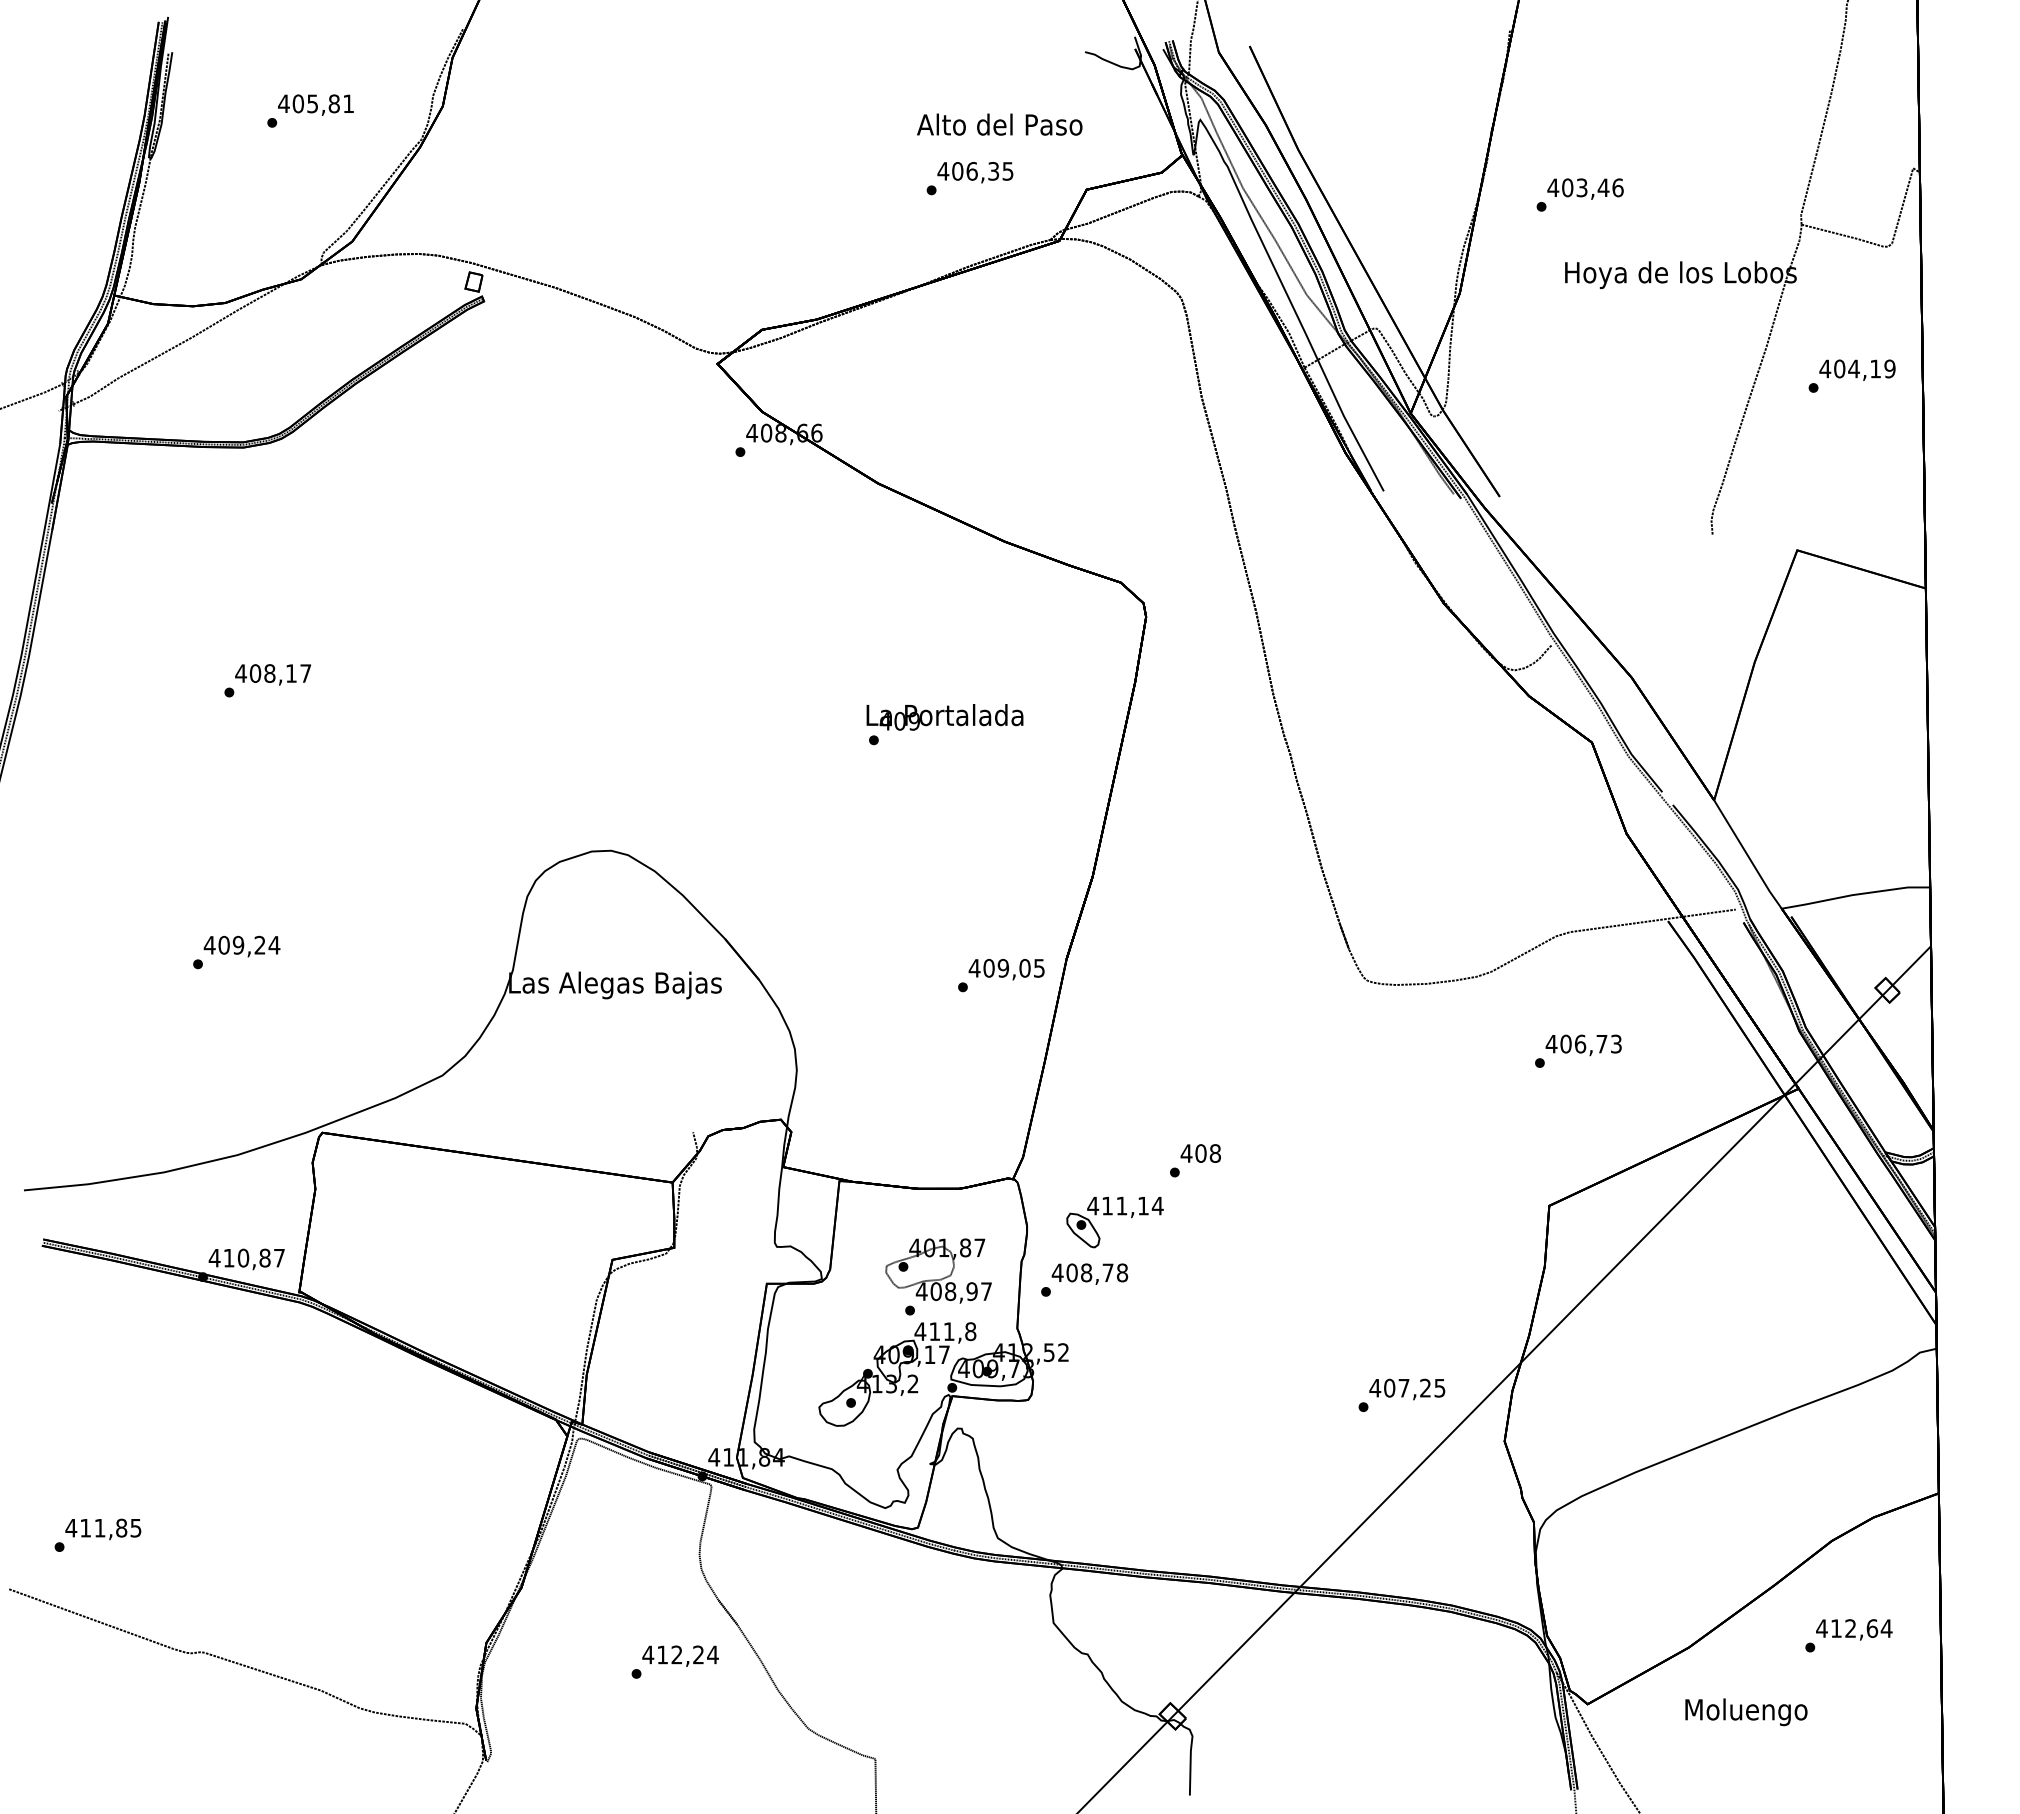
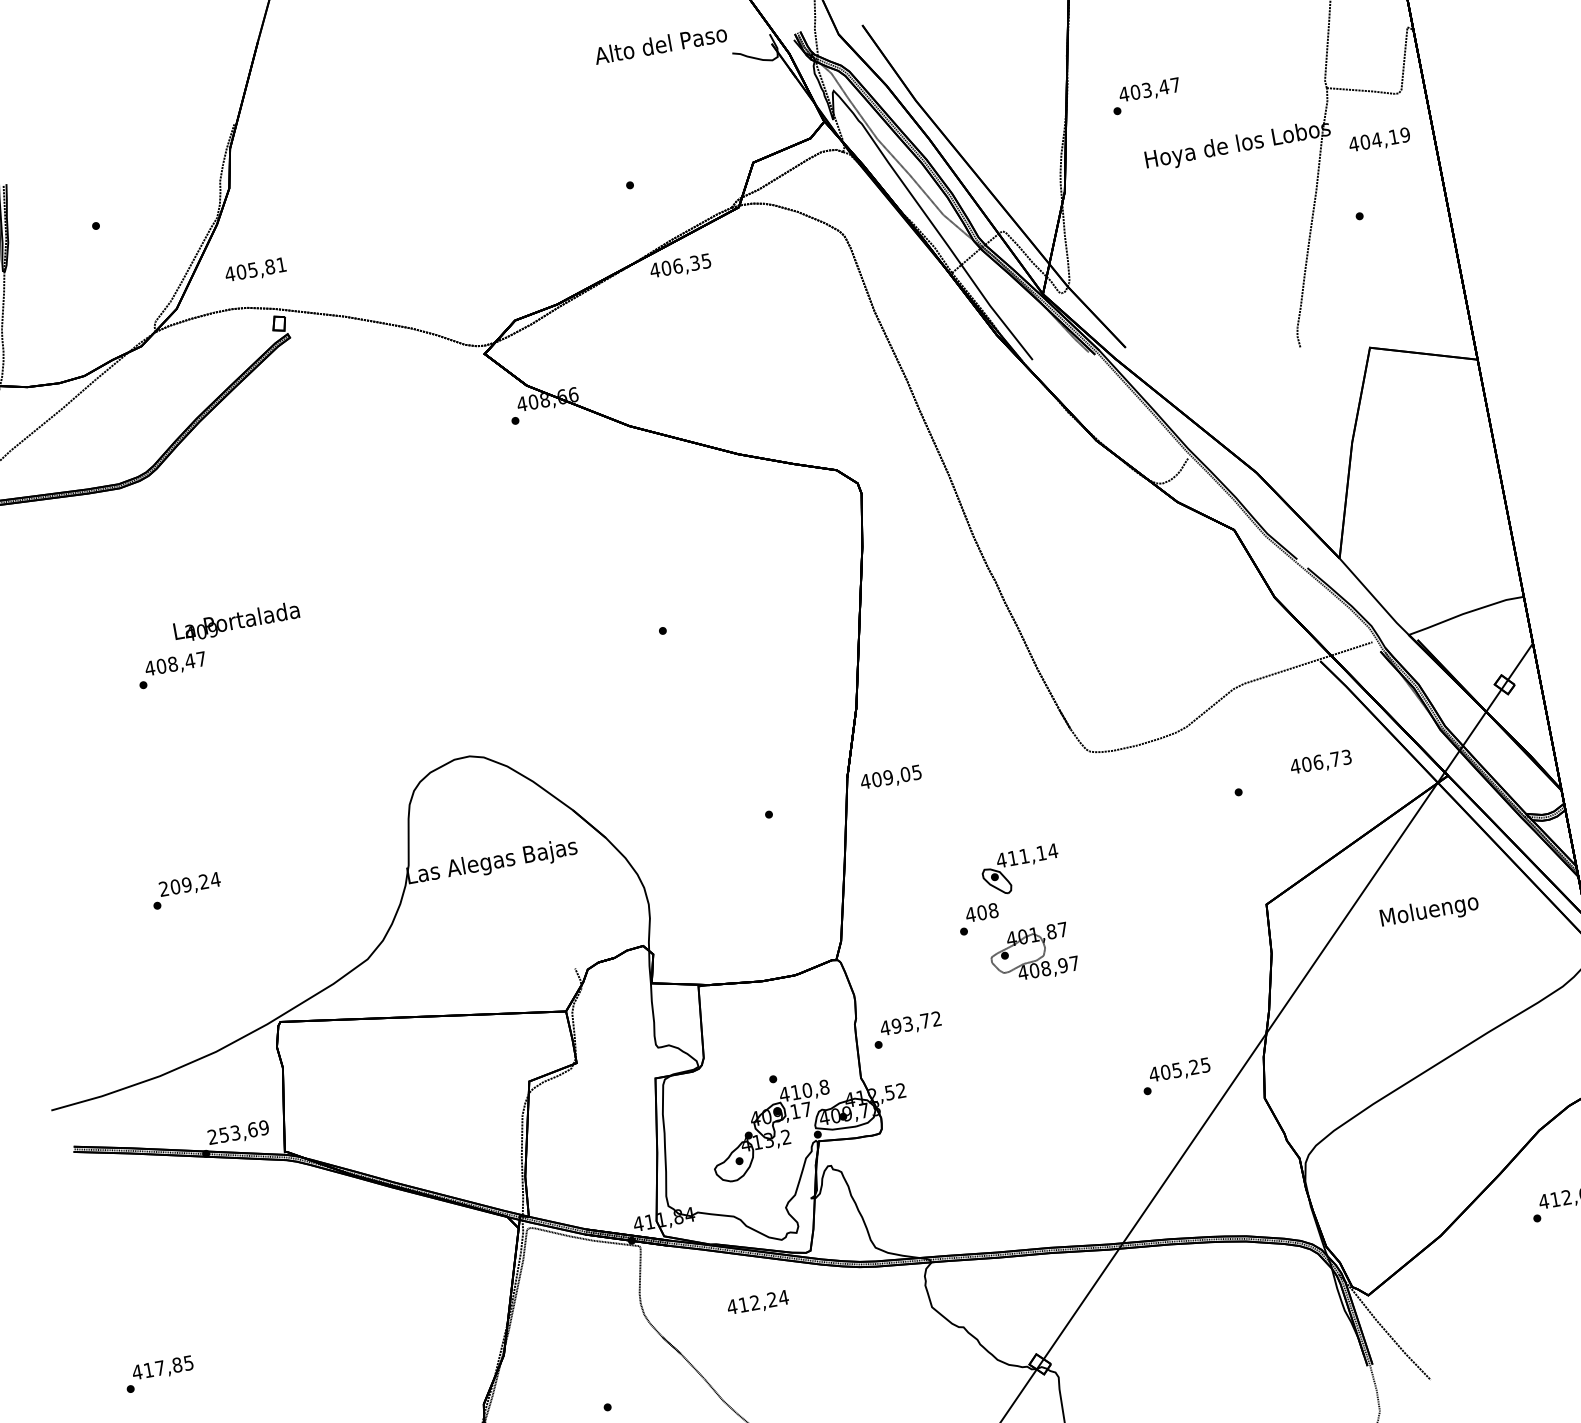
text: (315, 104) -> (255, 270), moved
text: (999, 124) -> (660, 44), moved
text: (975, 172) -> (680, 266), moved
text: (1617, 187) -> (1175, 84), 403,46 -> 403,47
text: (1857, 369) -> (1379, 140), moved
text: (291, 673) -> (190, 661), 408,17 -> 408,47
text: (944, 717) -> (236, 622), moved
text: (209, 944) -> (163, 888), 409,24 -> 209,24
text: (1006, 969) -> (890, 778), moved
text: (1583, 1045) -> (1320, 763), moved
part: (1112, 1215) -> (1018, 865), moved
text: (246, 1257) -> (237, 1132), 410,87 -> 253,69
part: (938, 1270) -> (1033, 953), moved
text: (1097, 1272) -> (916, 1022), 408,78 -> 493,72
text: (948, 1331) -> (806, 1090), 411,8 -> 410,8
text: (1403, 1388) -> (1176, 1070), 407,25 -> 405,25
text: (99, 1528) -> (159, 1368), 411,85 -> 417,85
text: (680, 1655) -> (757, 1302), moved
text: (1746, 1712) -> (1429, 911), moved

